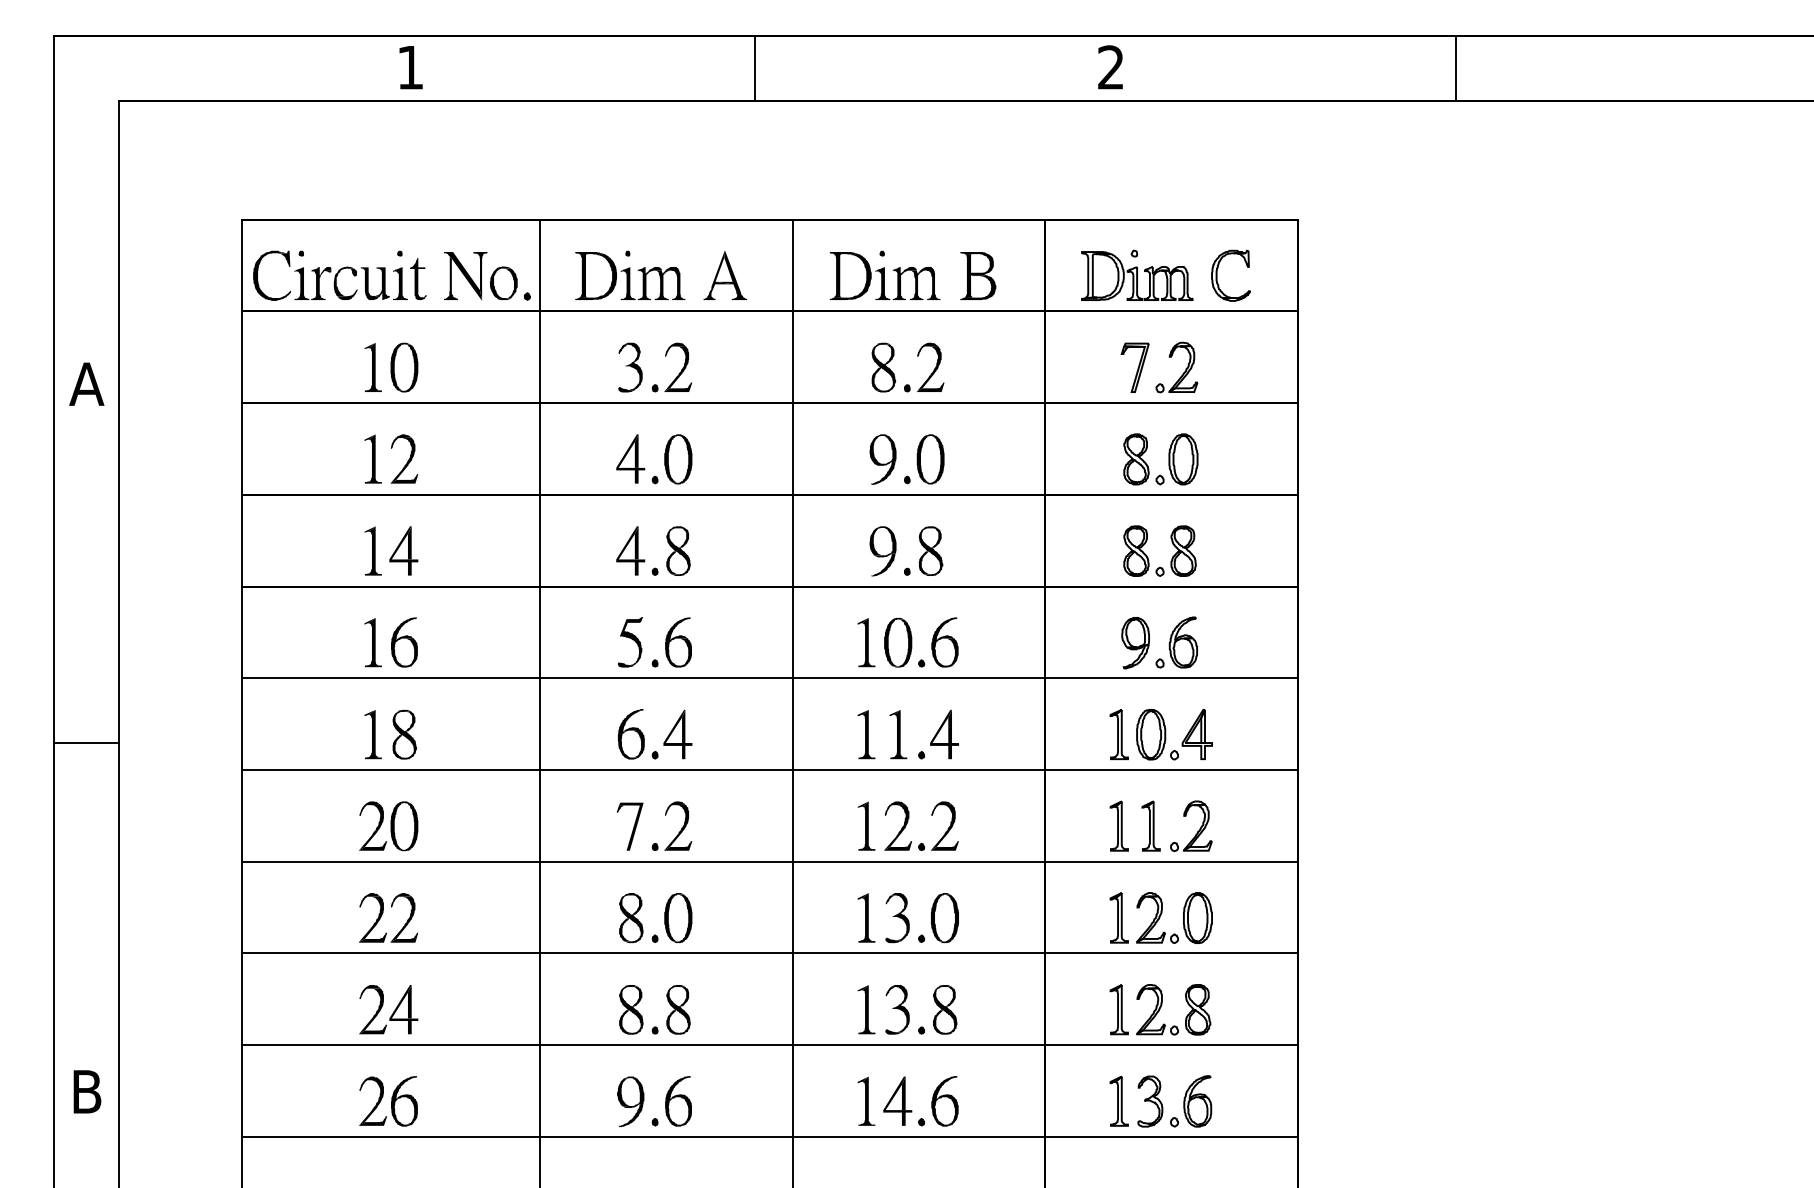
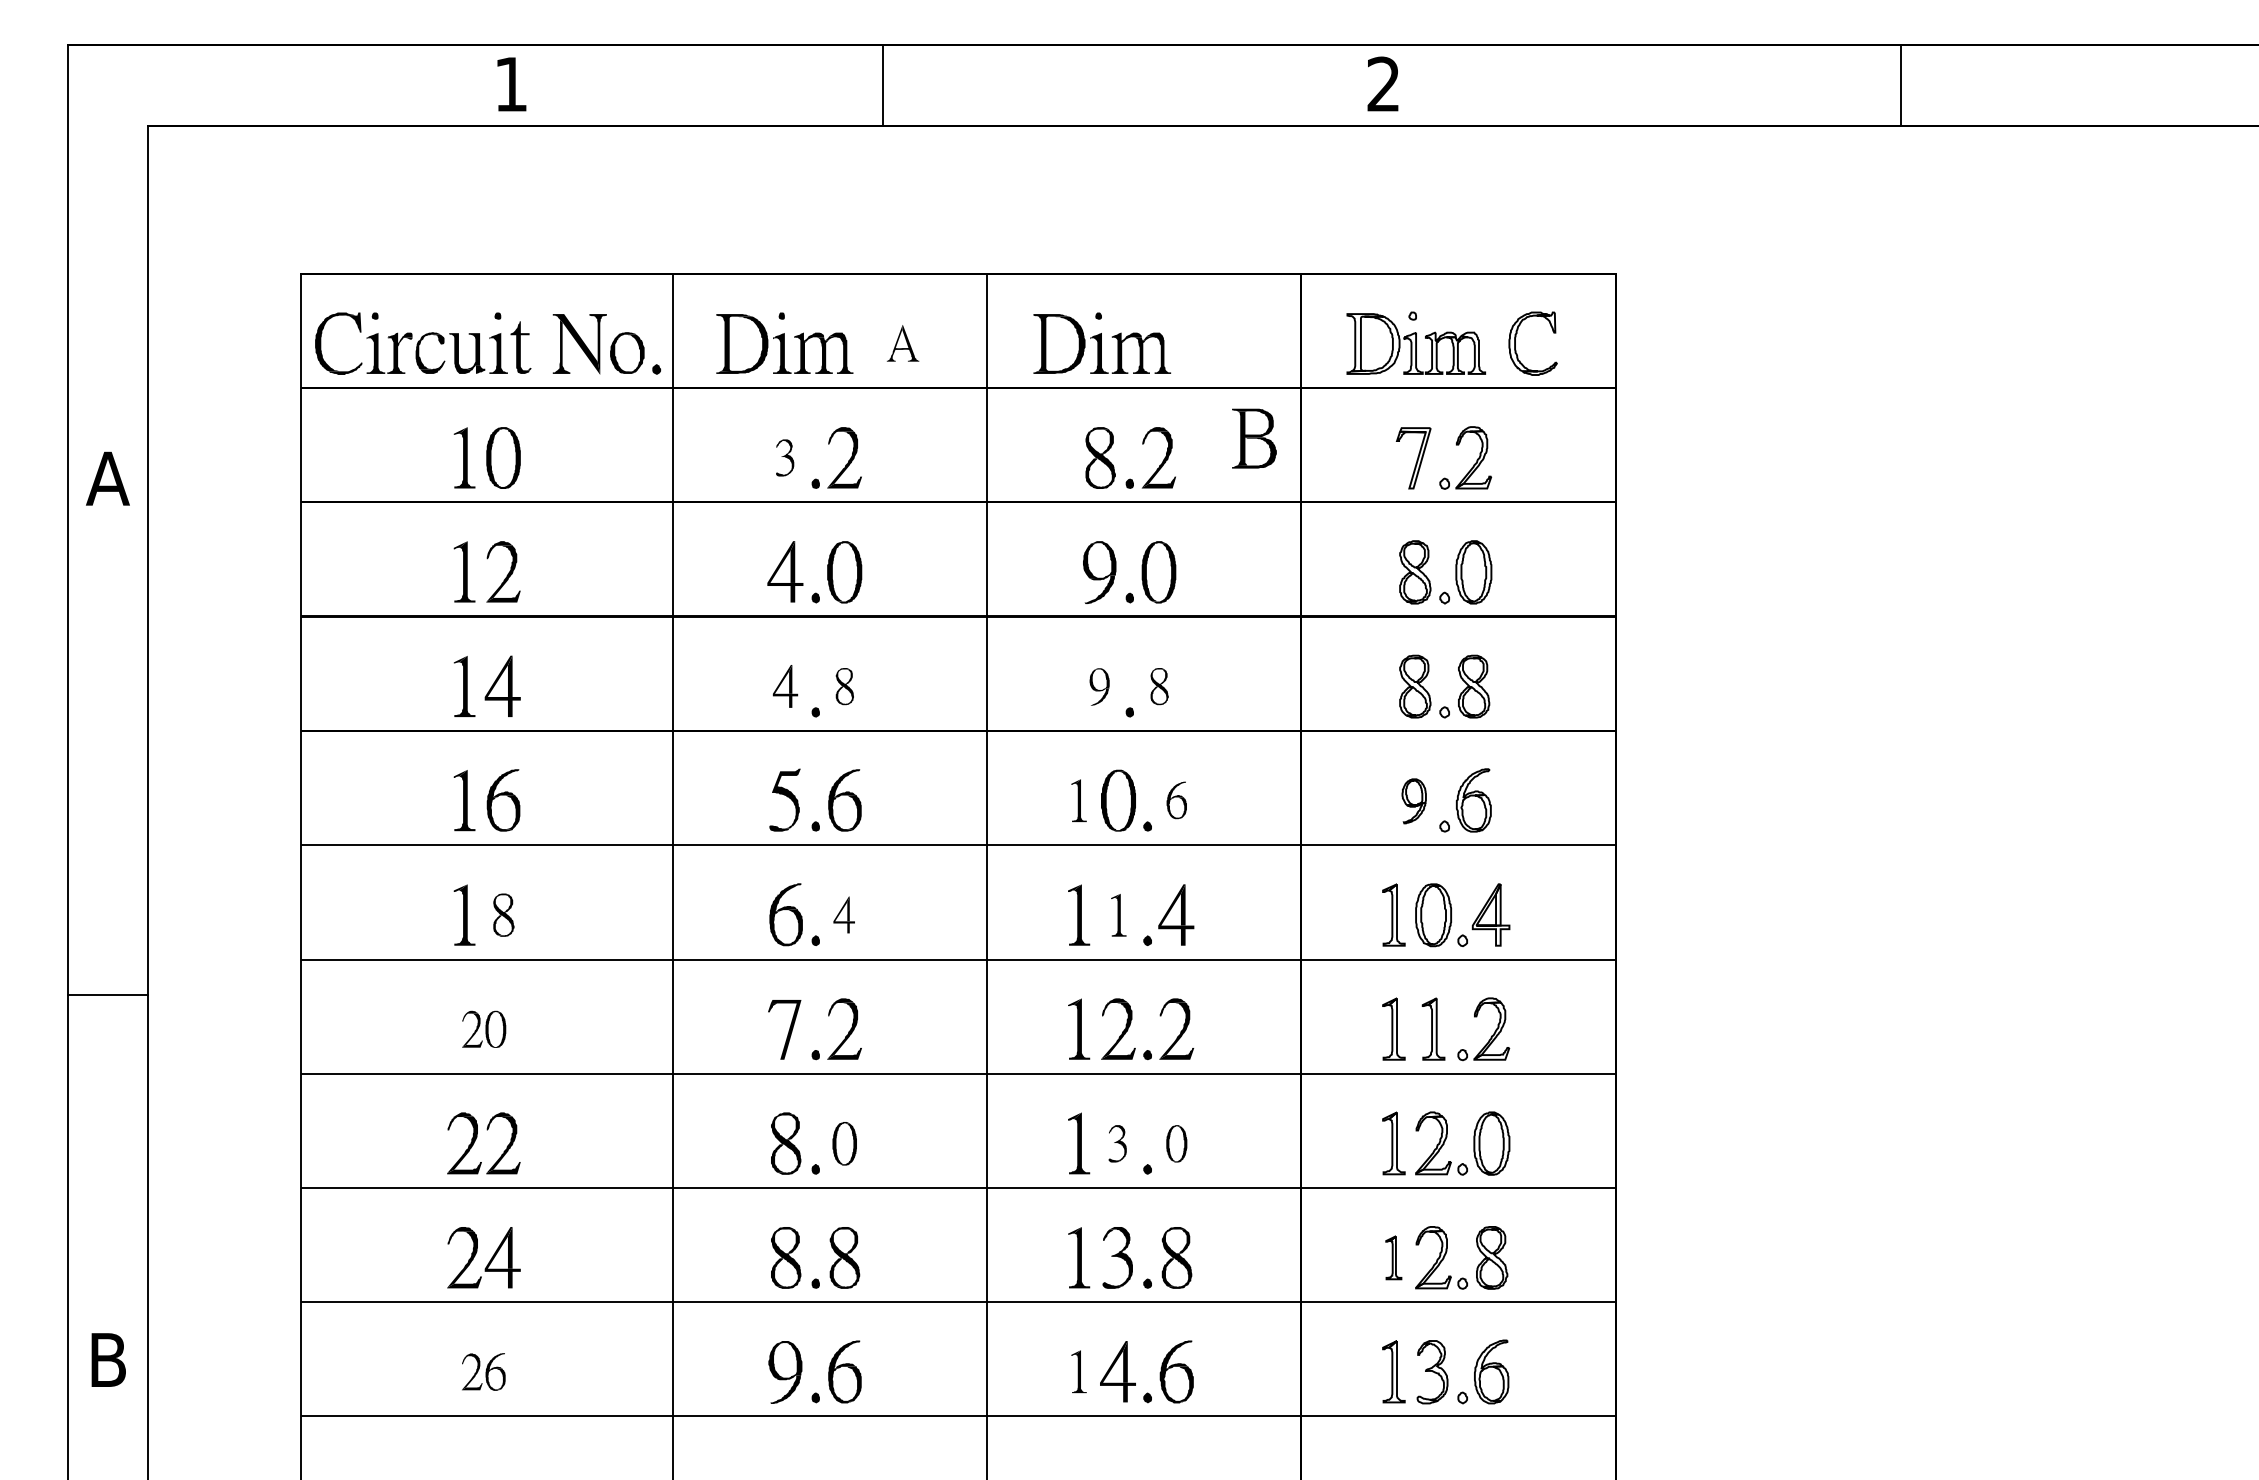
line: (754, 67) -> (882, 84), moved
line: (1455, 67) -> (1901, 84), moved
part: (724, 275) -> (902, 343), size x0.6
part: (978, 275) -> (1254, 437), moved
part: (630, 367) -> (785, 457), size x0.6
part: (630, 550) -> (785, 685), size x0.7
part: (678, 550) -> (844, 685), size x0.6
part: (931, 550) -> (1160, 685), size x0.6
part: (882, 551) -> (1098, 687), size x0.6
part: (866, 642) -> (1079, 800), size x0.7
part: (944, 642) -> (1176, 800), size x0.6
part: (1135, 643) -> (1414, 801), size x0.7
part: (404, 734) -> (503, 914), size x0.7
part: (677, 734) -> (843, 914), size x0.6
part: (898, 734) -> (1118, 914), size x0.7
line: (86, 743) -> (107, 994), moved
part: (388, 826) -> (483, 1029), size x0.6
part: (678, 918) -> (844, 1144), size x0.7
part: (897, 918) -> (1117, 1144), size x0.6
part: (944, 918) -> (1176, 1144), size x0.6
part: (1118, 1009) -> (1392, 1257), size x0.7
part: (866, 1100) -> (1079, 1370), size x0.7
part: (388, 1101) -> (483, 1372), size x0.6

